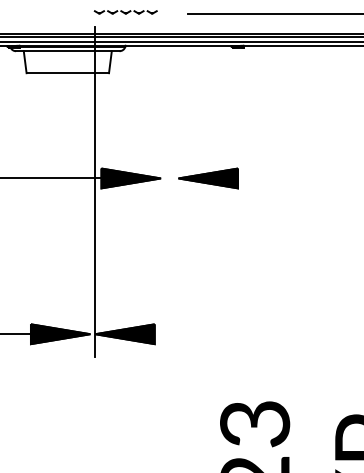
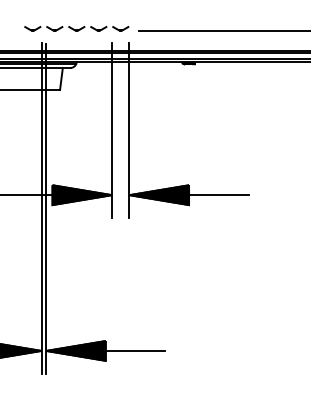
part: (125, 12) -> (76, 29), size x1.67
line: (161, 113) -> (112, 130), added
line: (178, 113) -> (129, 130), added
line: (267, 178) -> (218, 195), added
line: (90, 191) -> (41, 208), added
line: (184, 334) -> (135, 351), added

